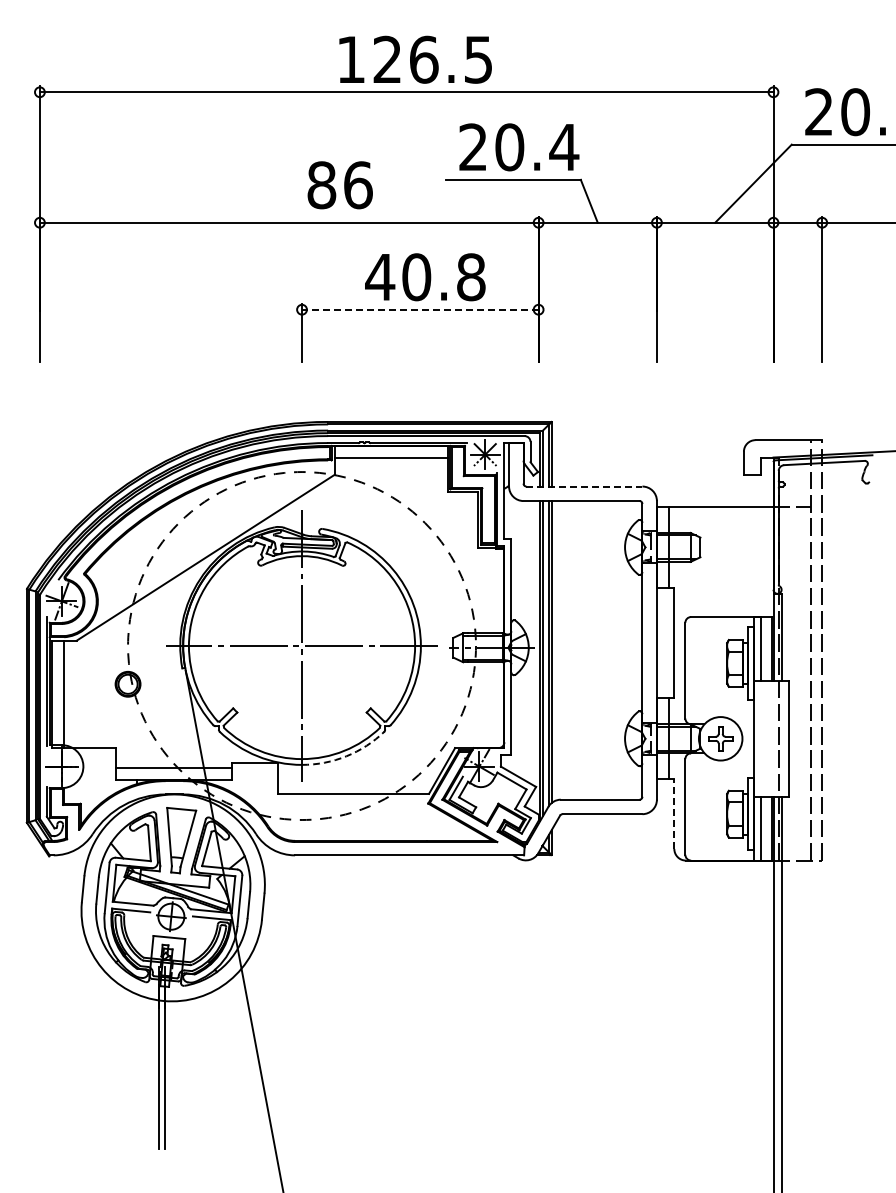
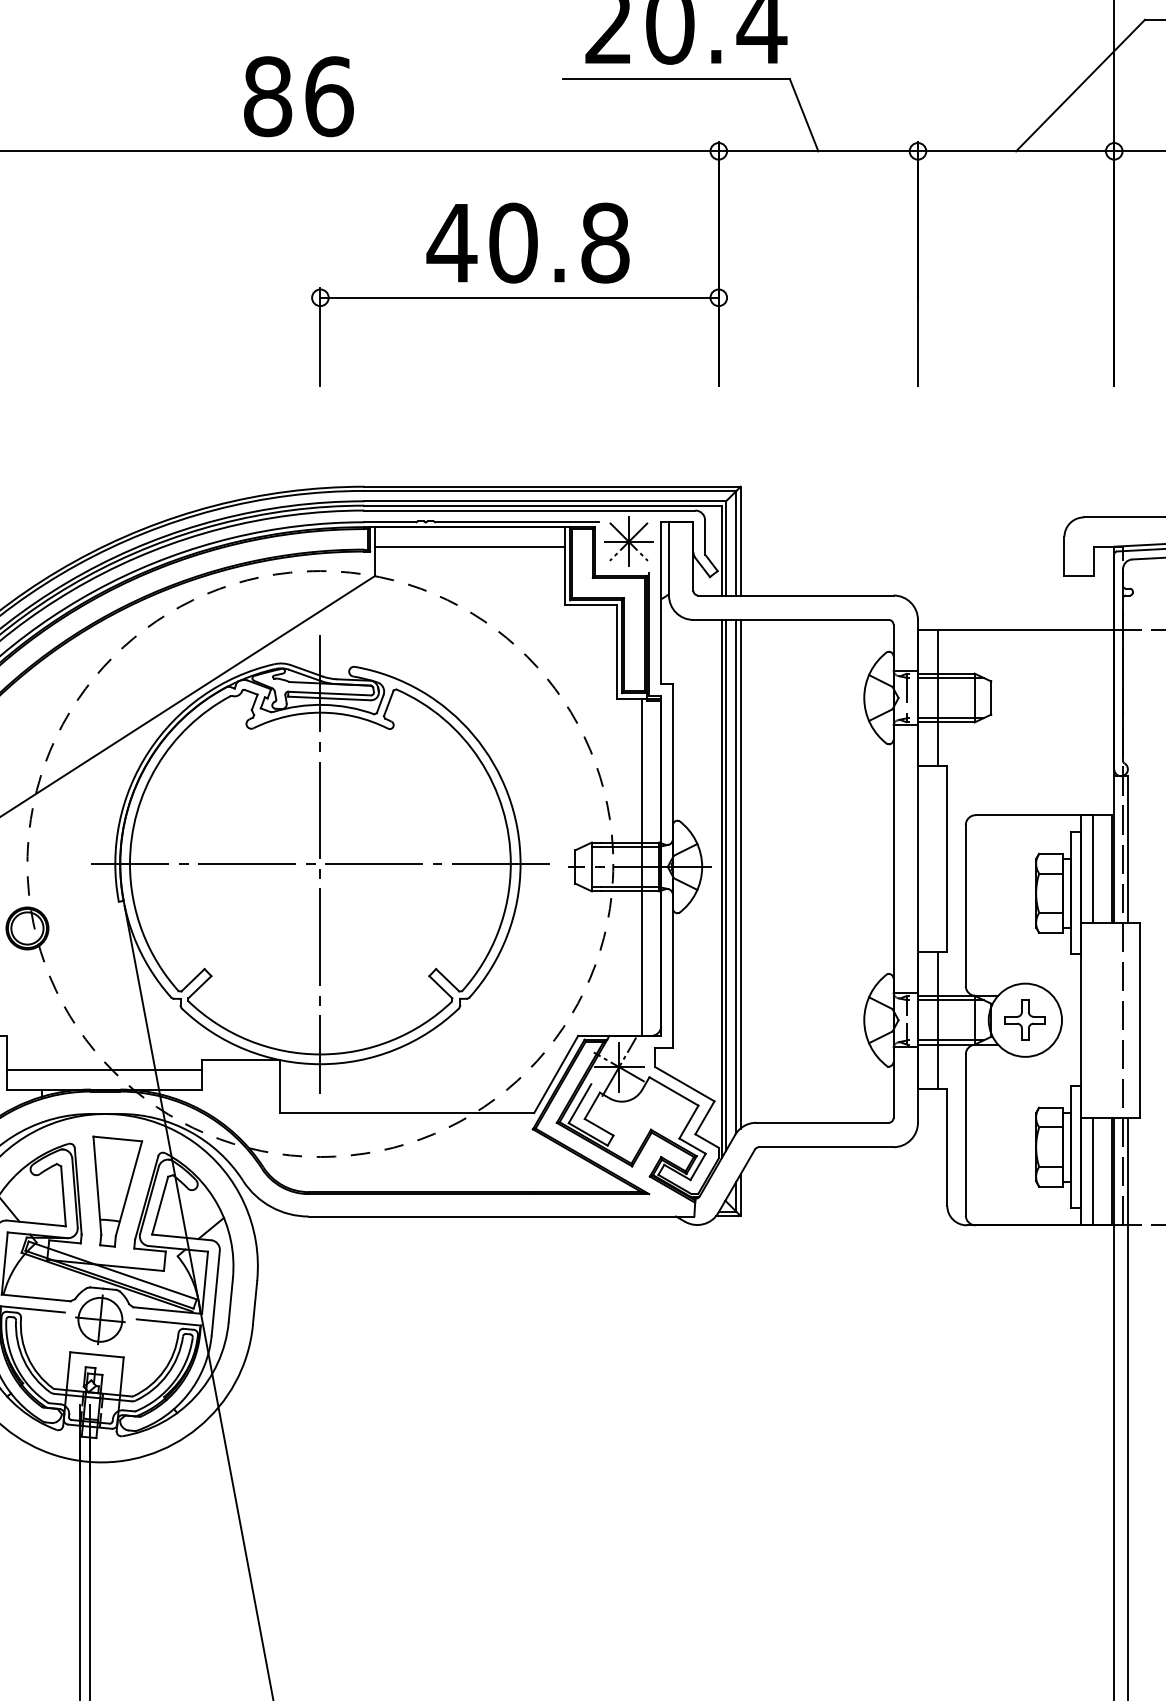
text: (339, 185) -> (297, 97), moved
line: (419, 309) -> (518, 297), dashed -> solid
line: (584, 486) -> (796, 595), dashed -> solid
line: (492, 648) -> (641, 868), added
arc: (346, 756) -> (395, 1050), dashed -> solid
line: (674, 814) -> (947, 1147), dashed -> solid

